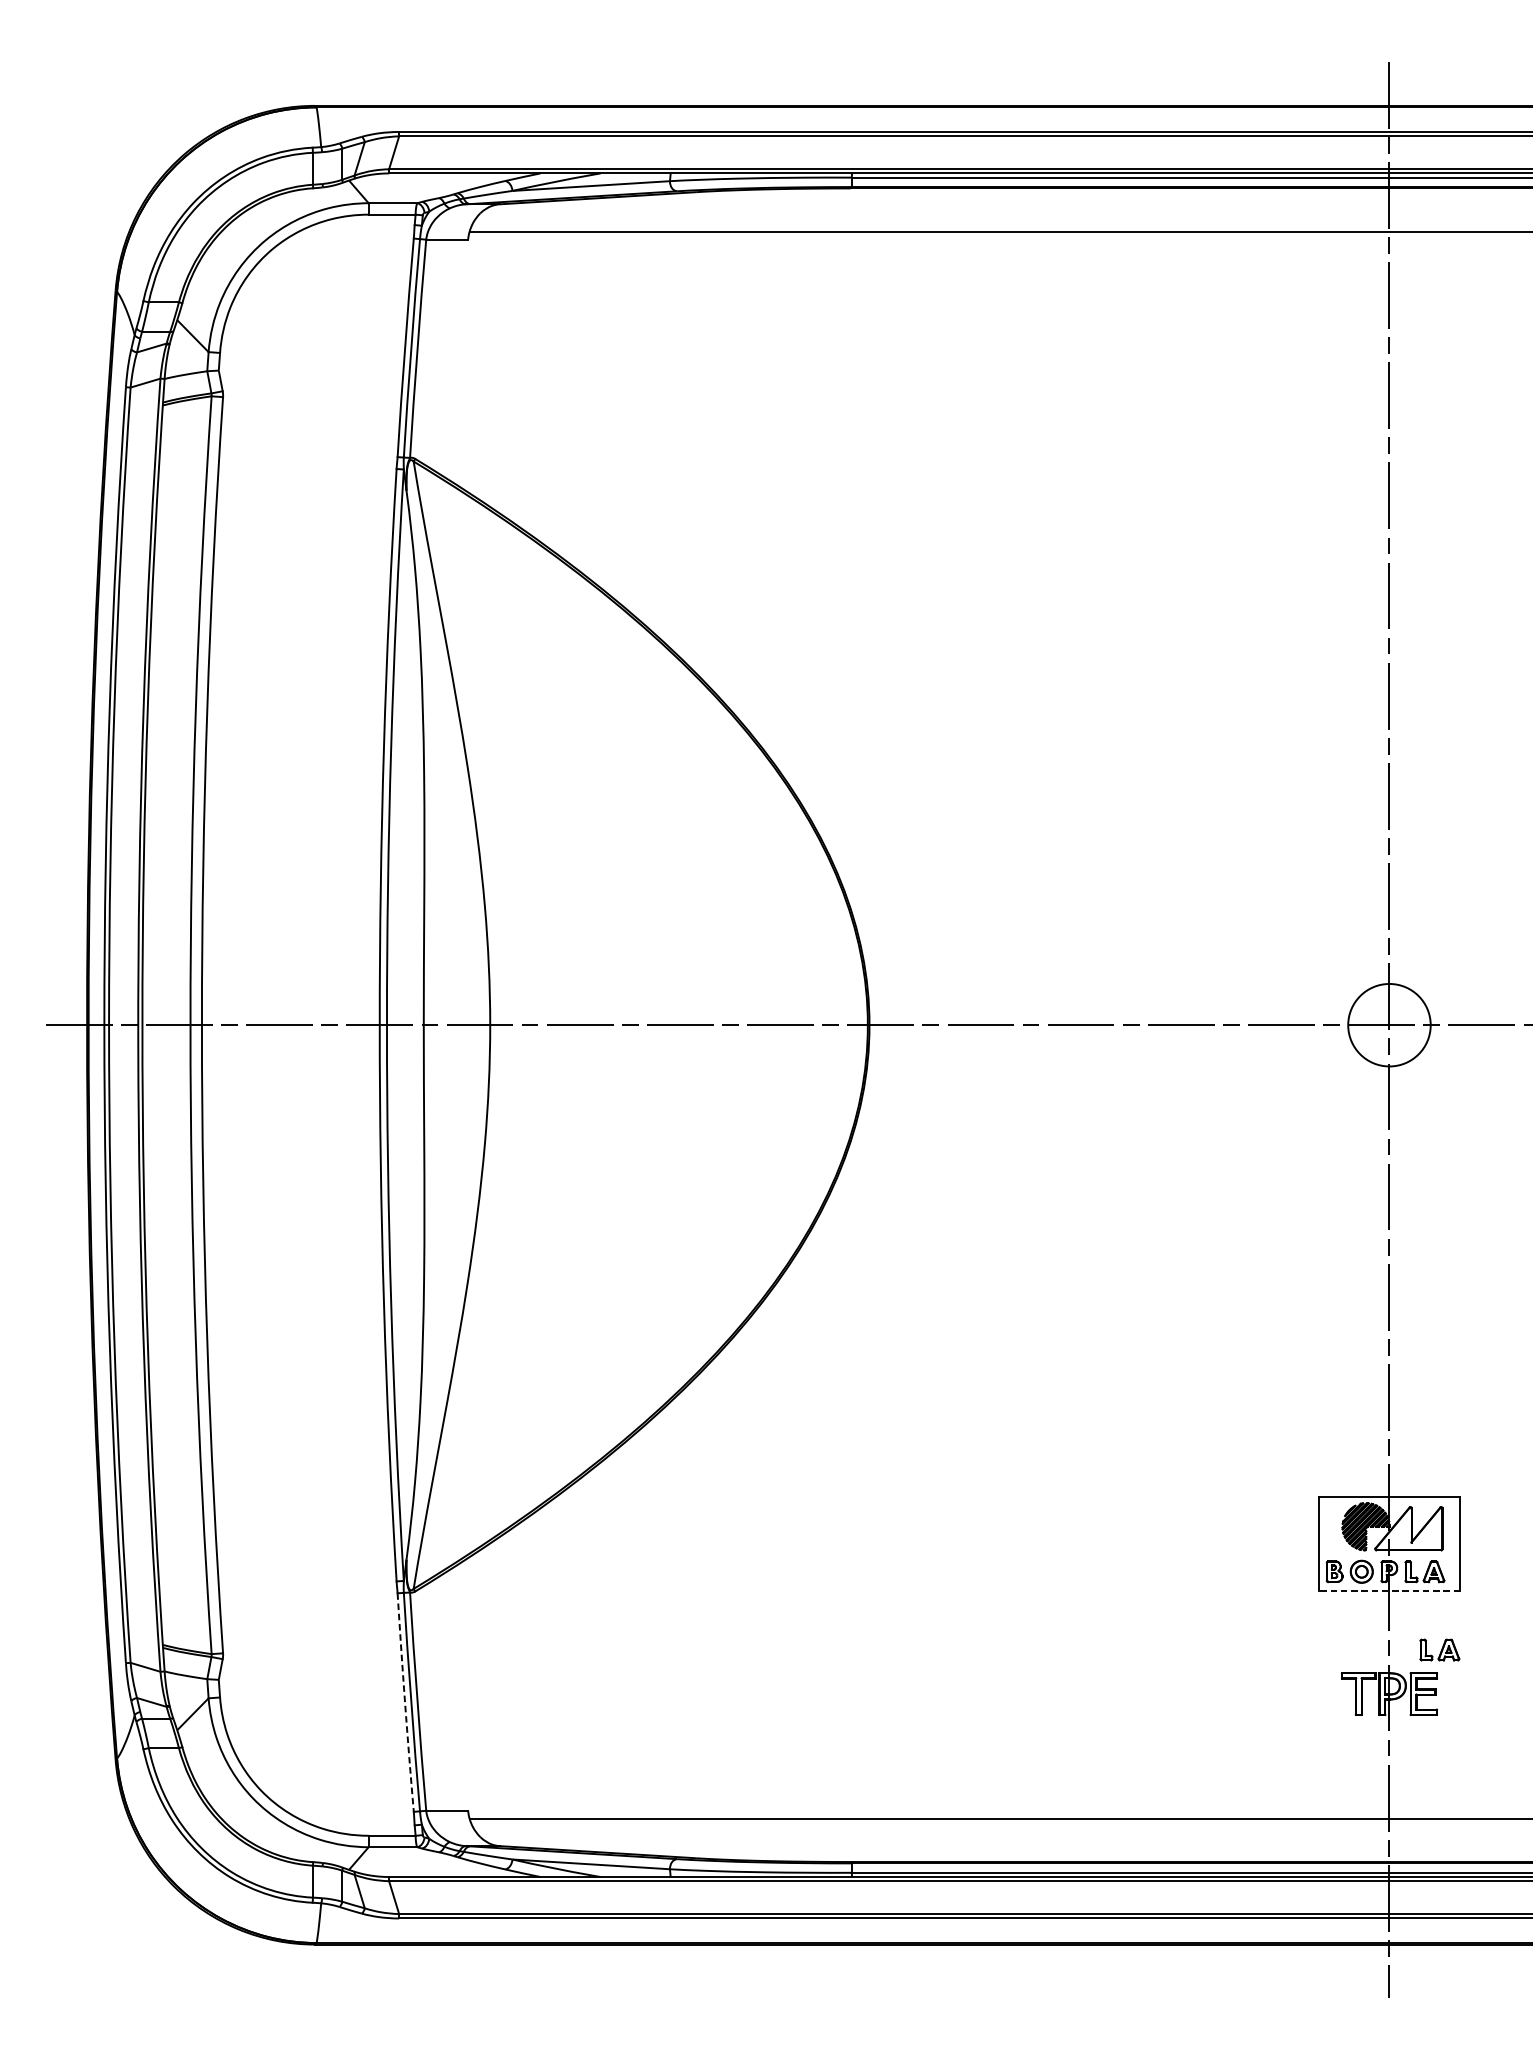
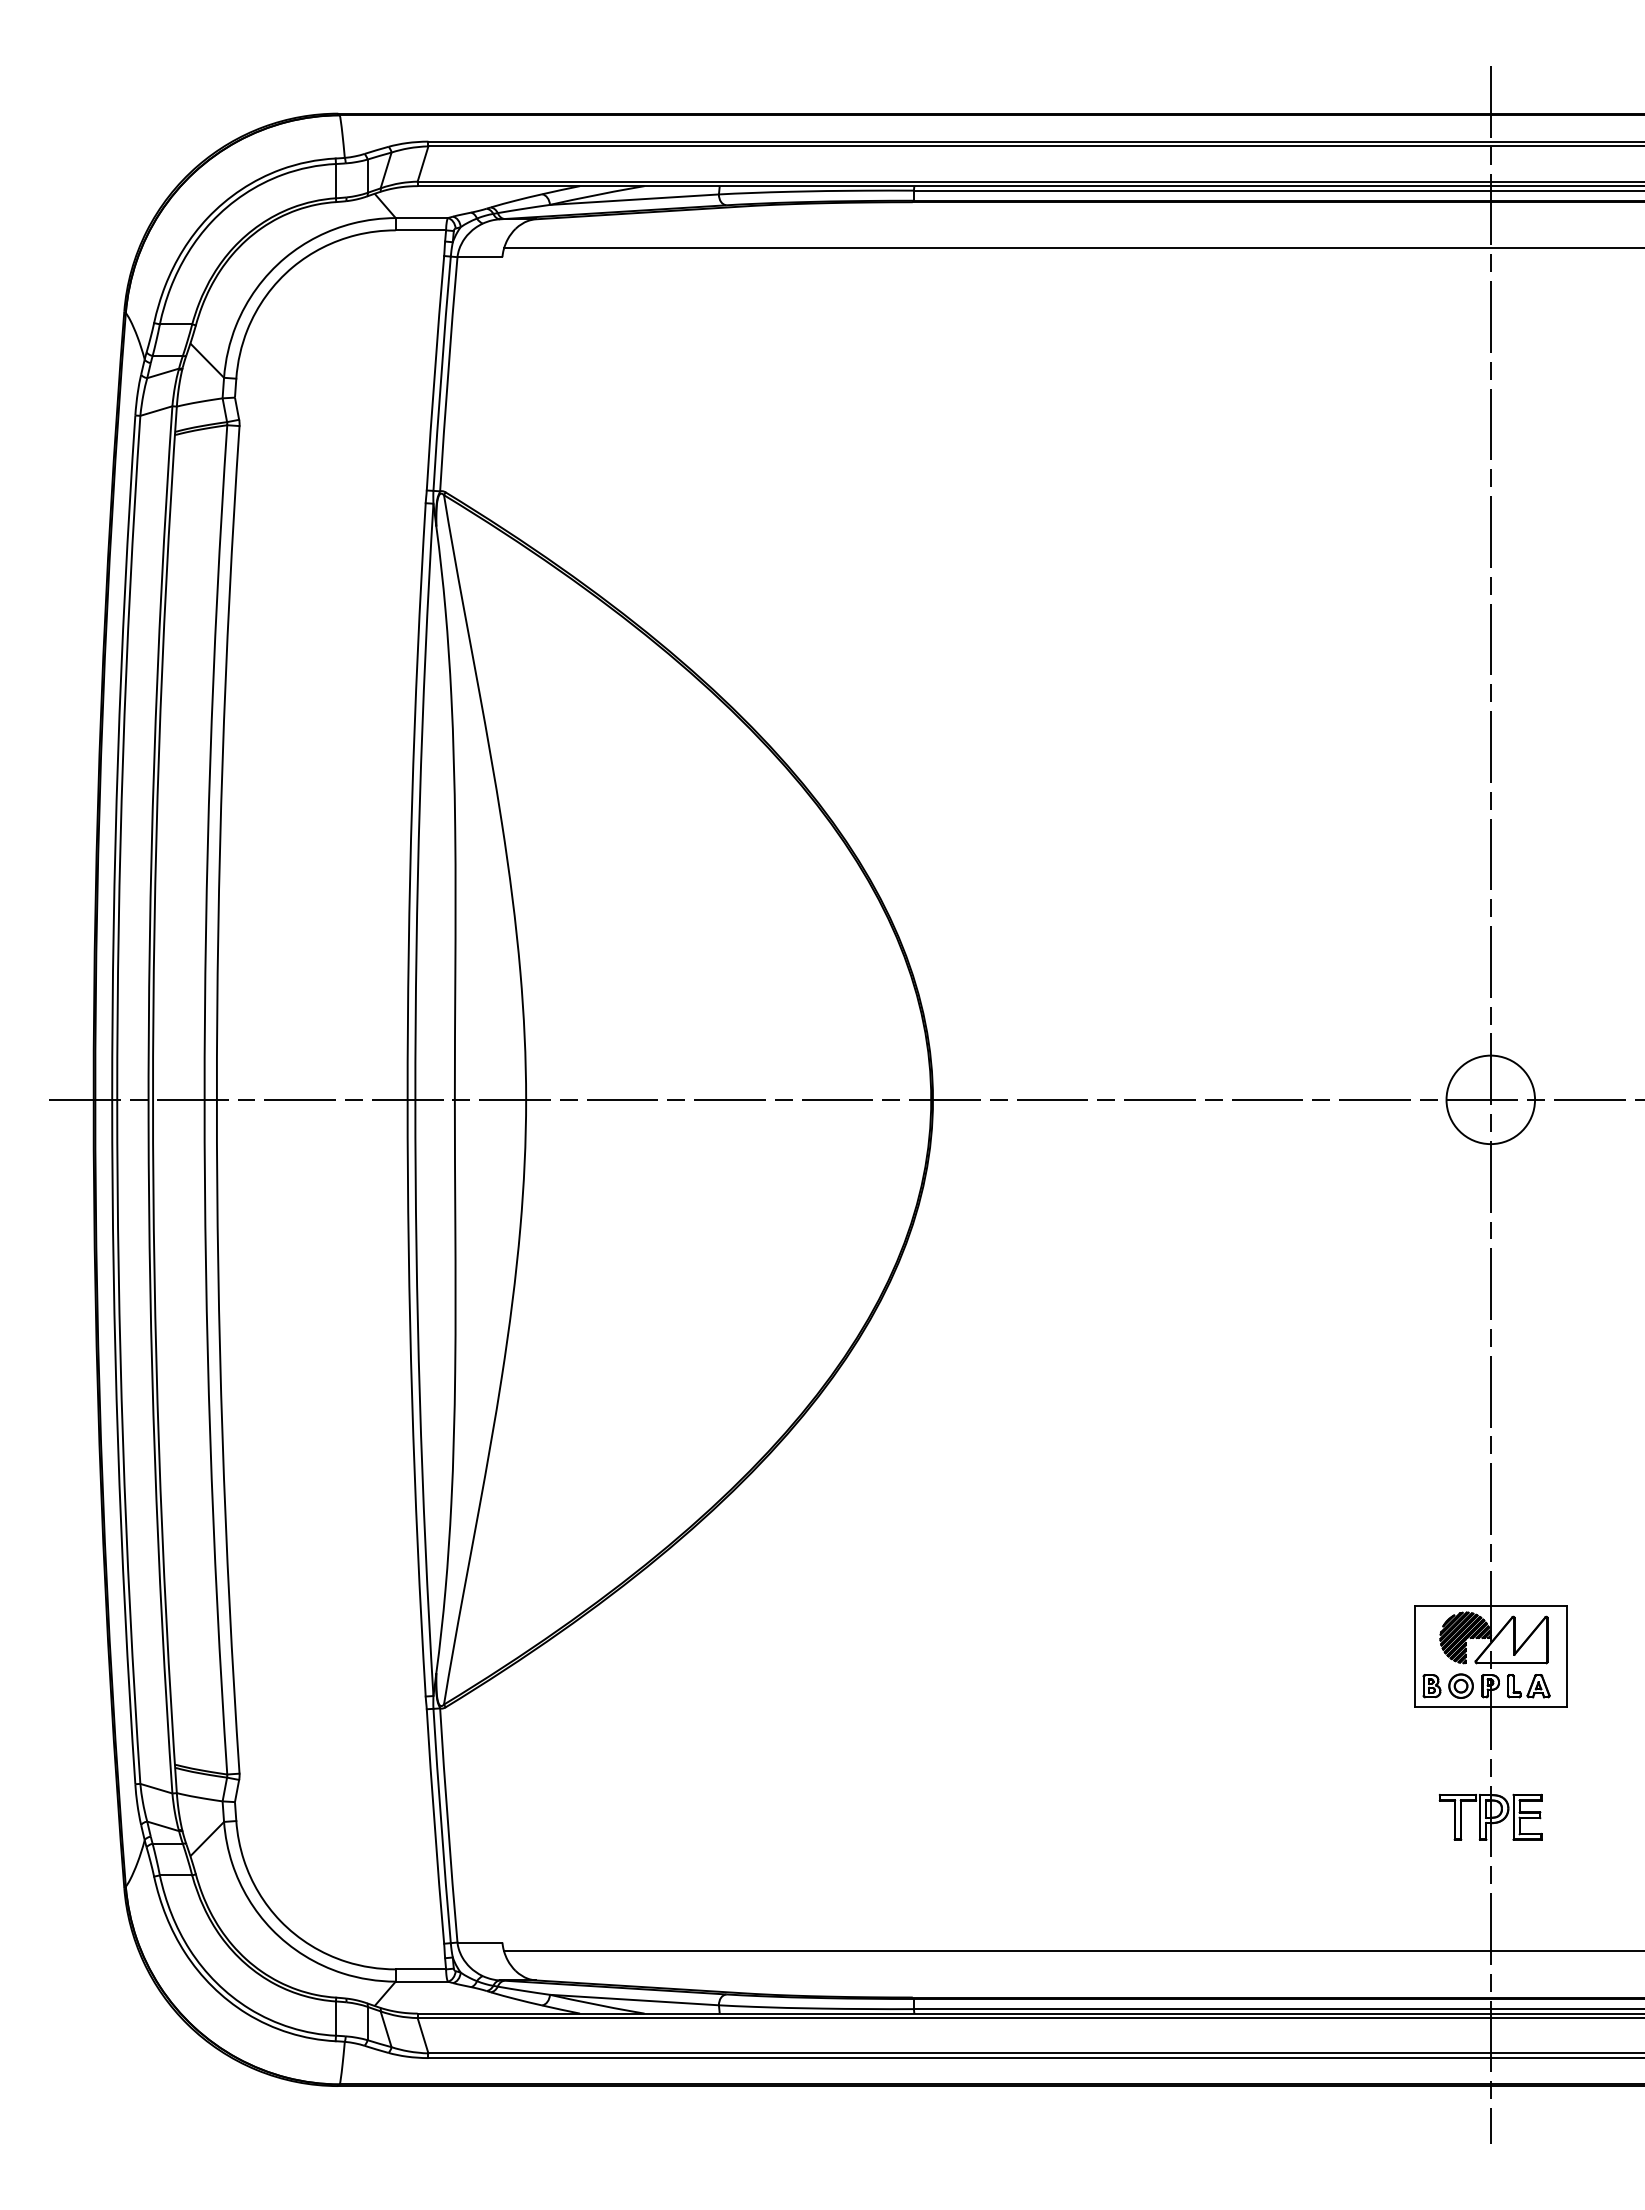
line: (1389, 1590) -> (1490, 1706), dashed -> solid
part: (1439, 1650) -> (1544, 1770), removed
arc: (404, 1702) -> (434, 1826), dashed -> solid

